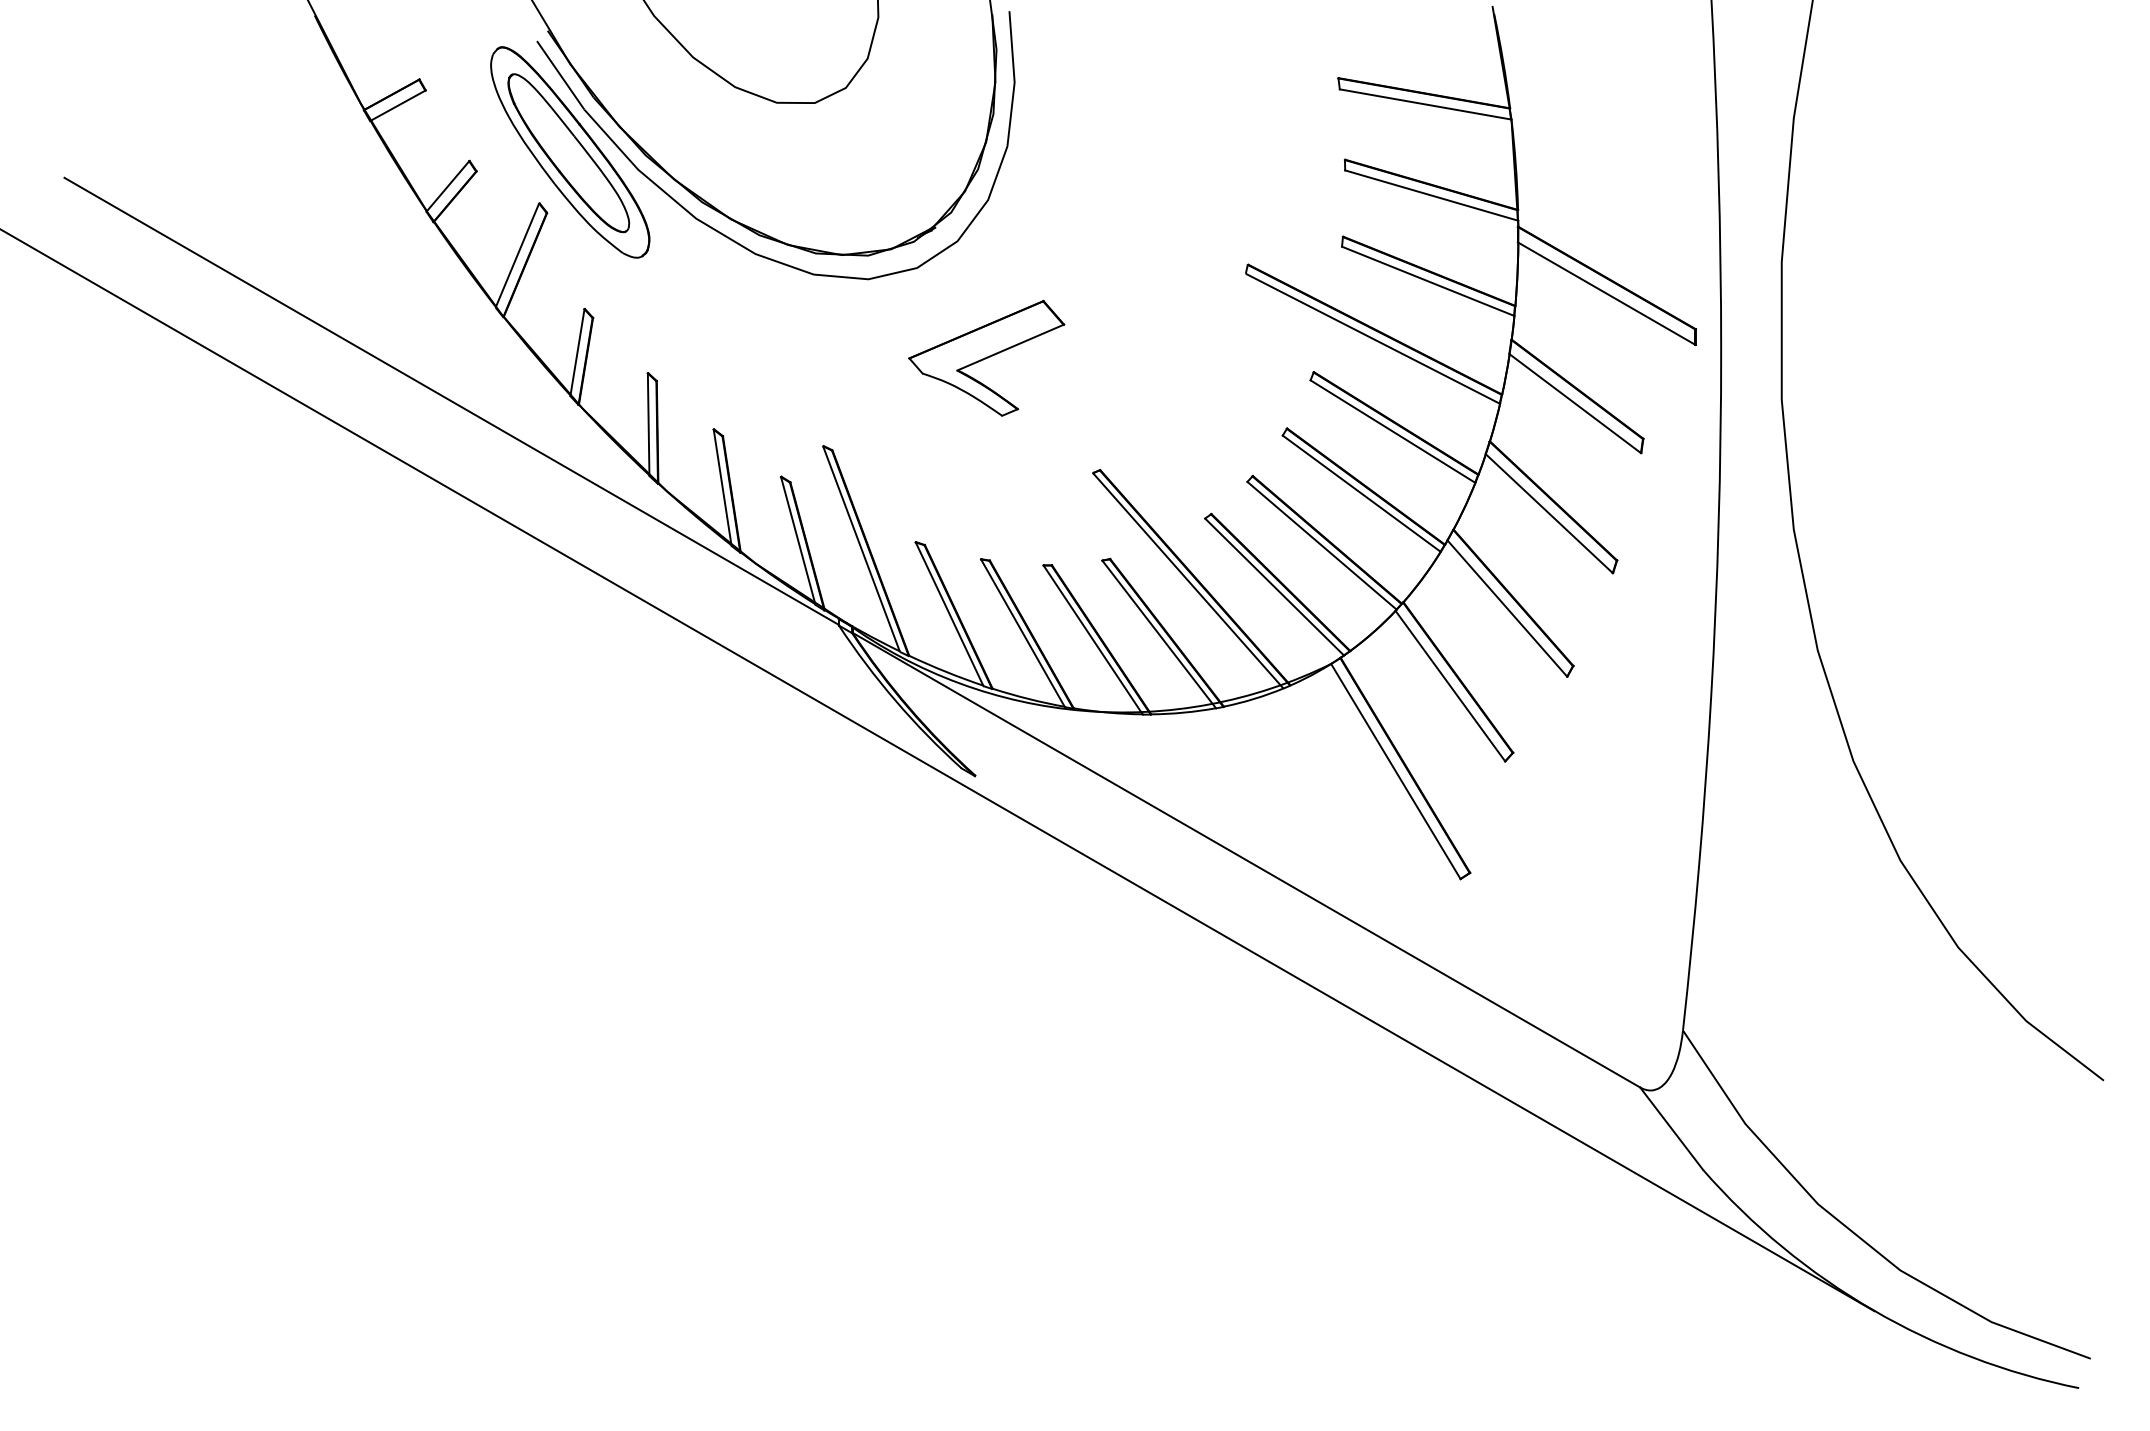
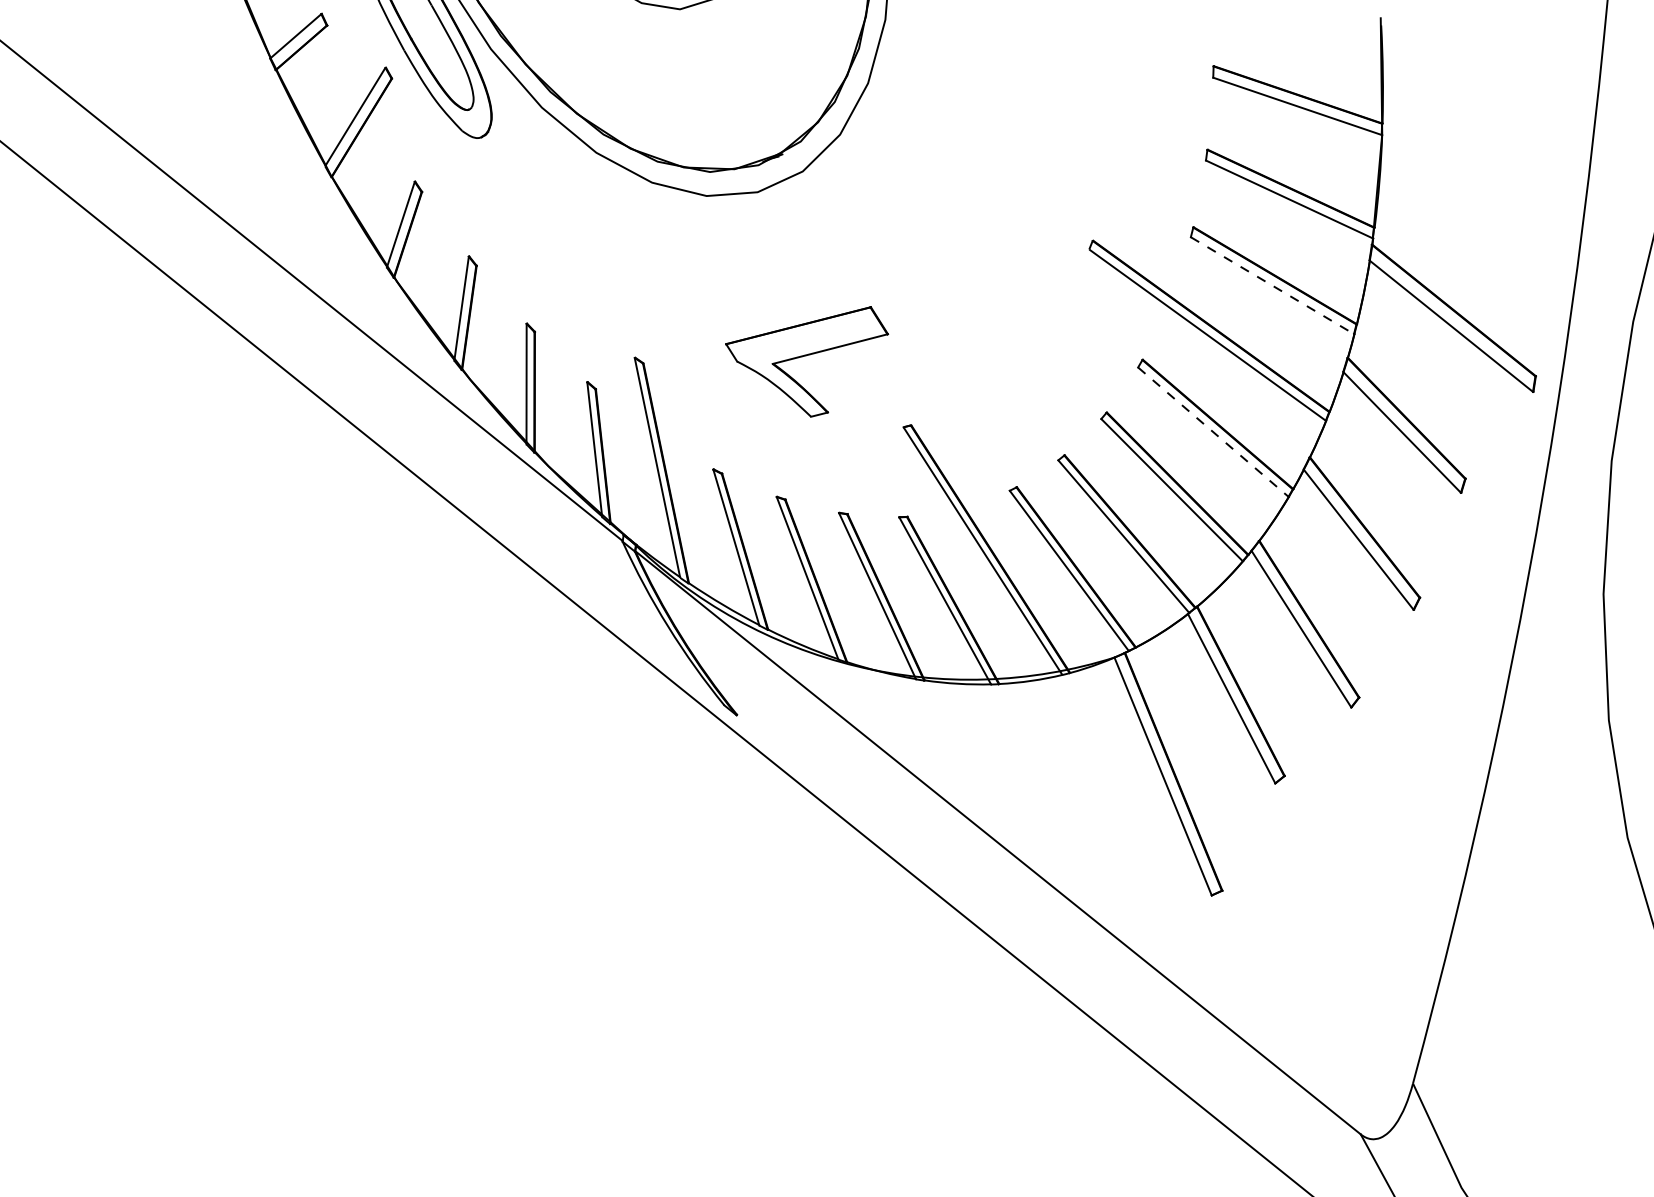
line: (1428, 281) -> (1272, 285), solid -> dashed
part: (986, 357) -> (804, 355), moved
line: (1392, 431) -> (1212, 432), solid -> dashed

